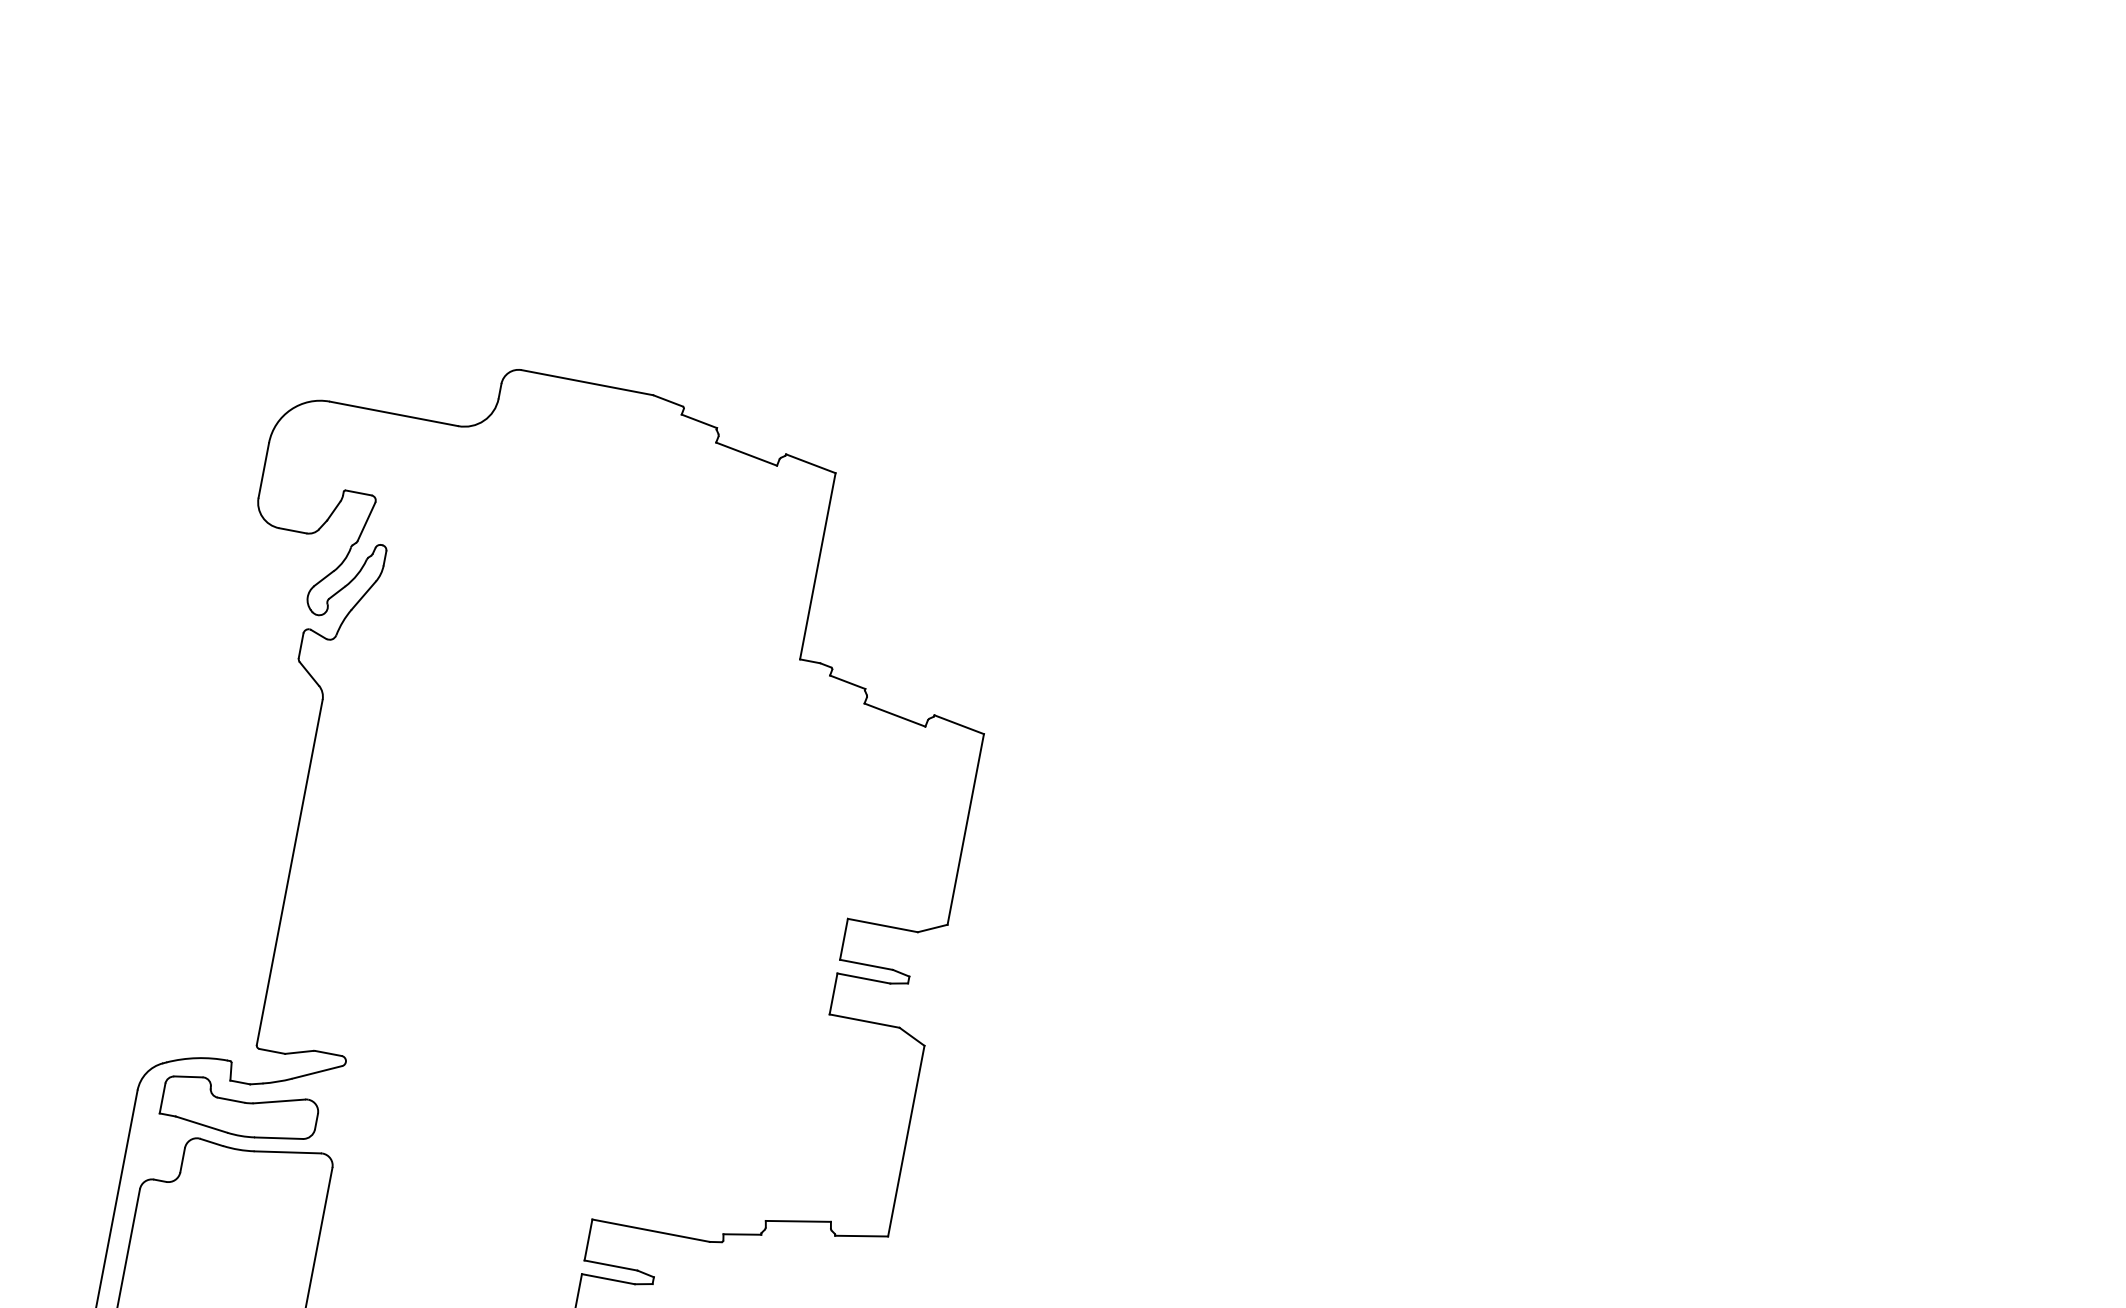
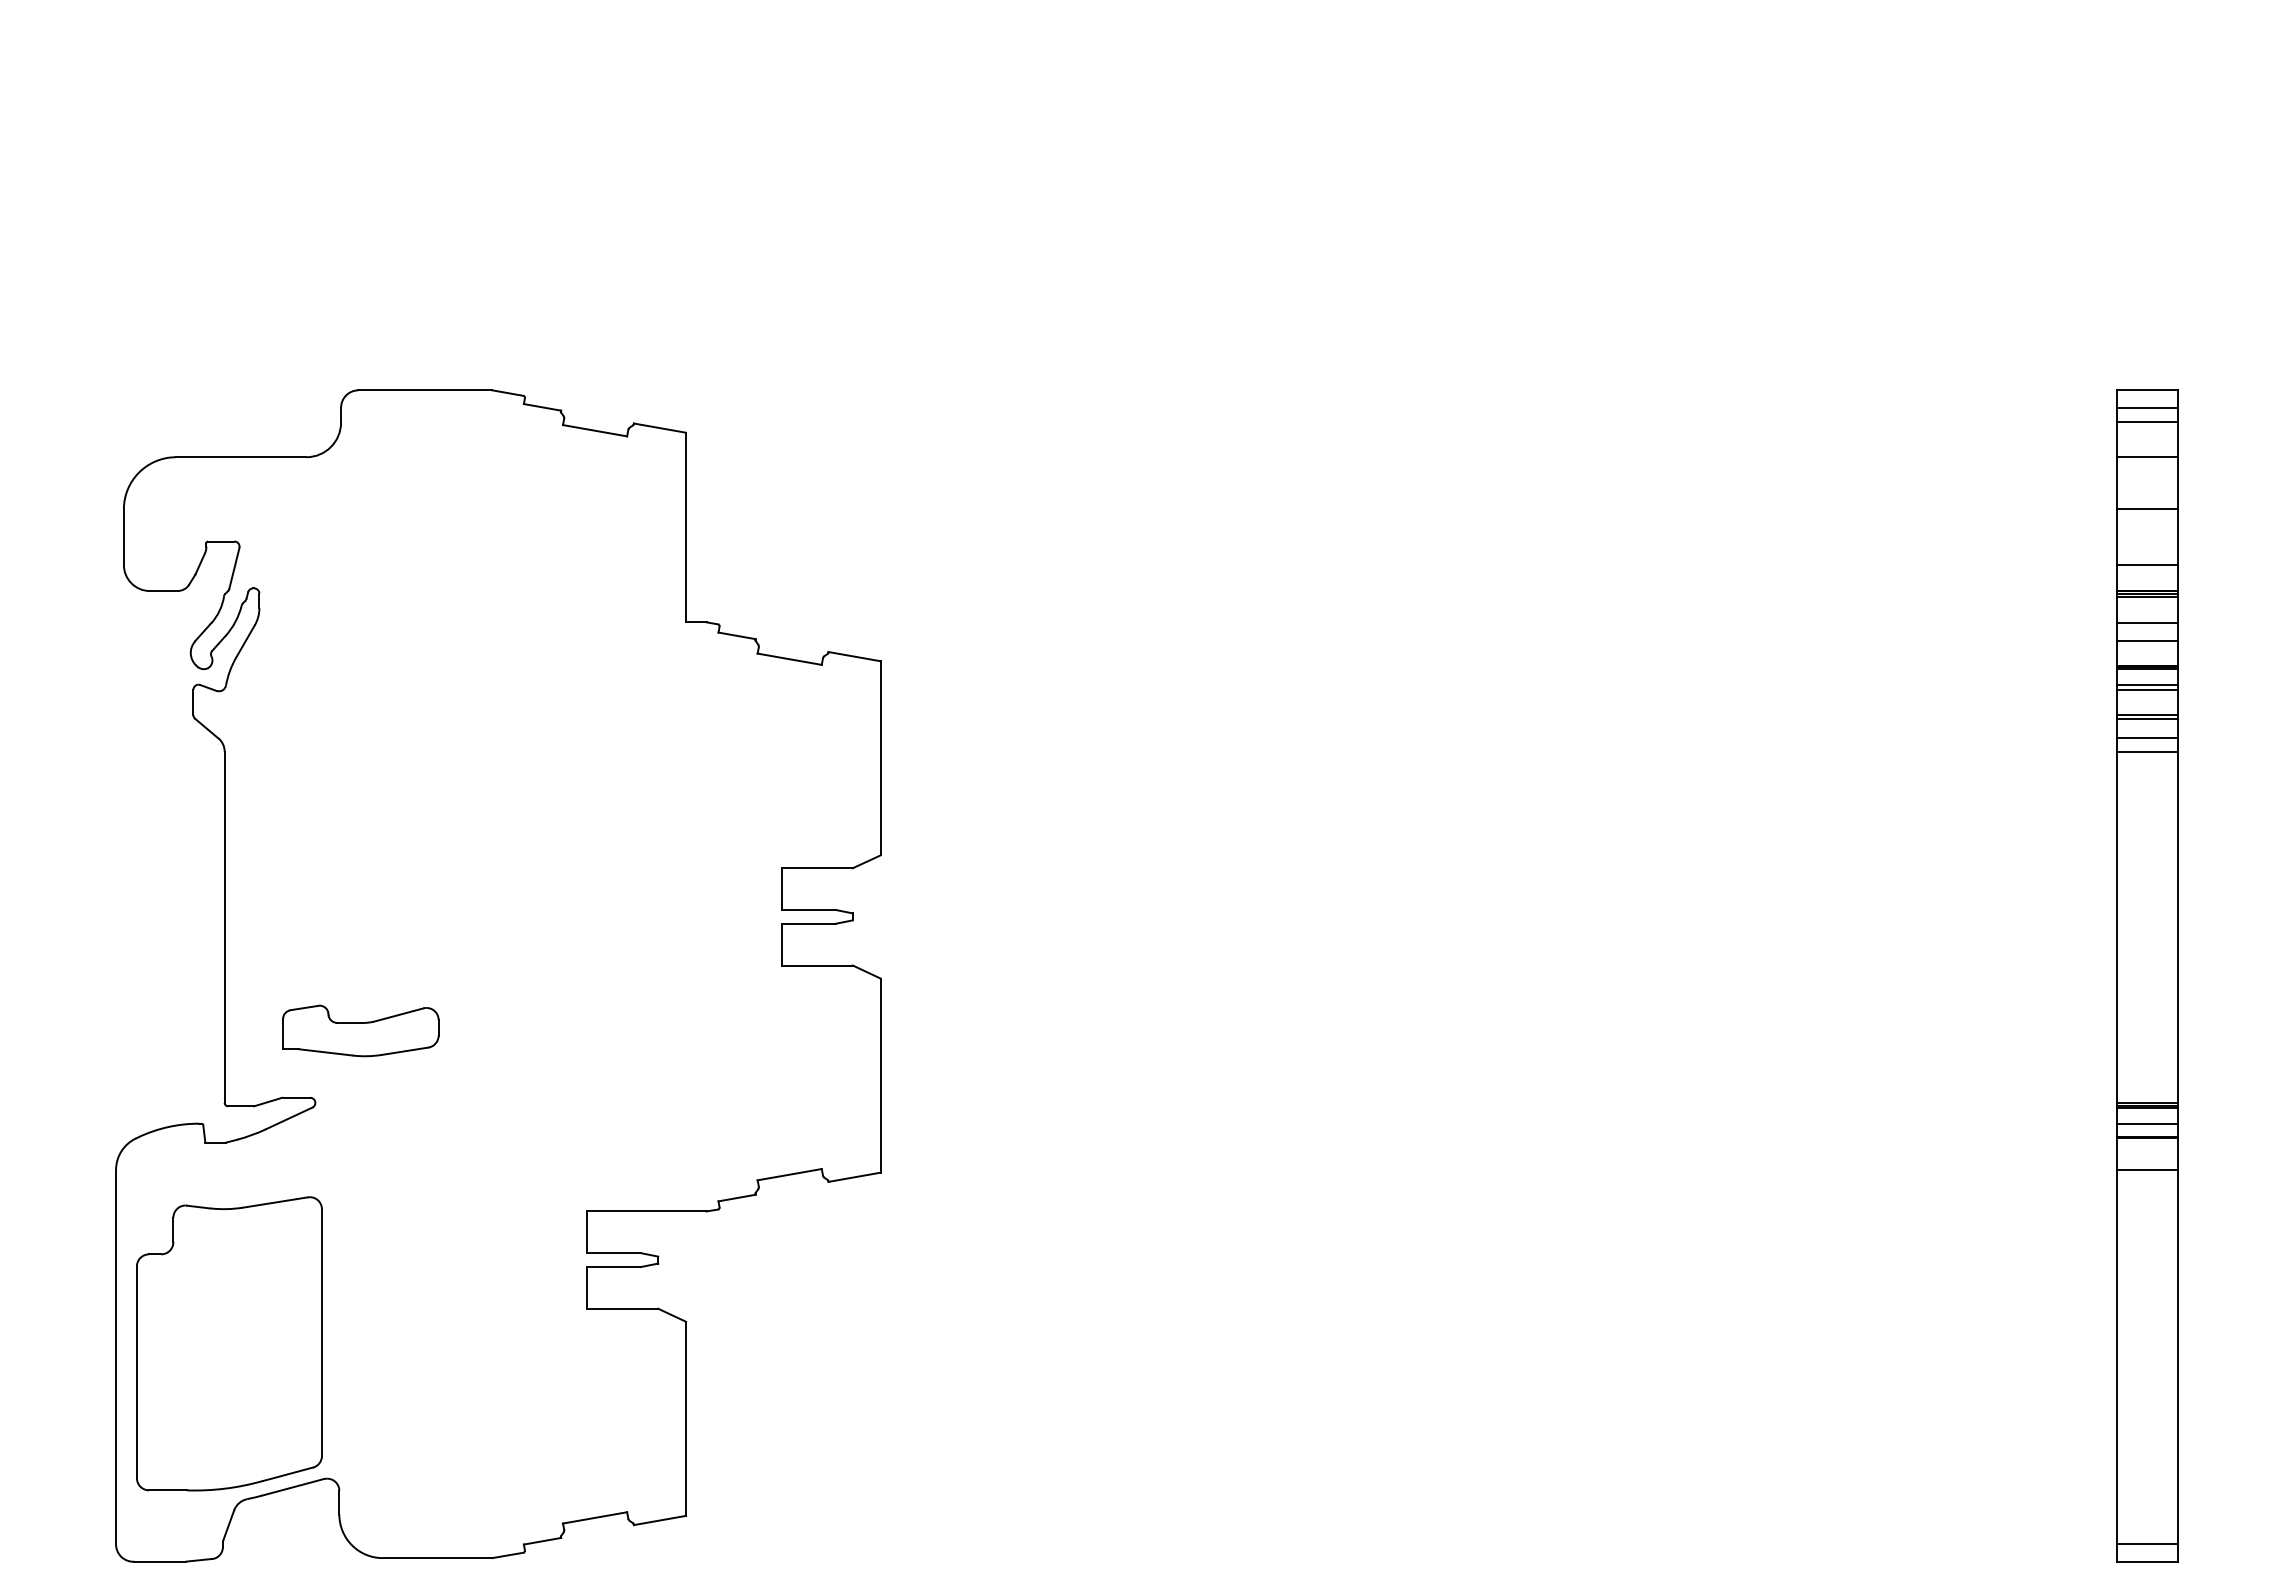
part: (239, 1109) -> (360, 1030), moved

